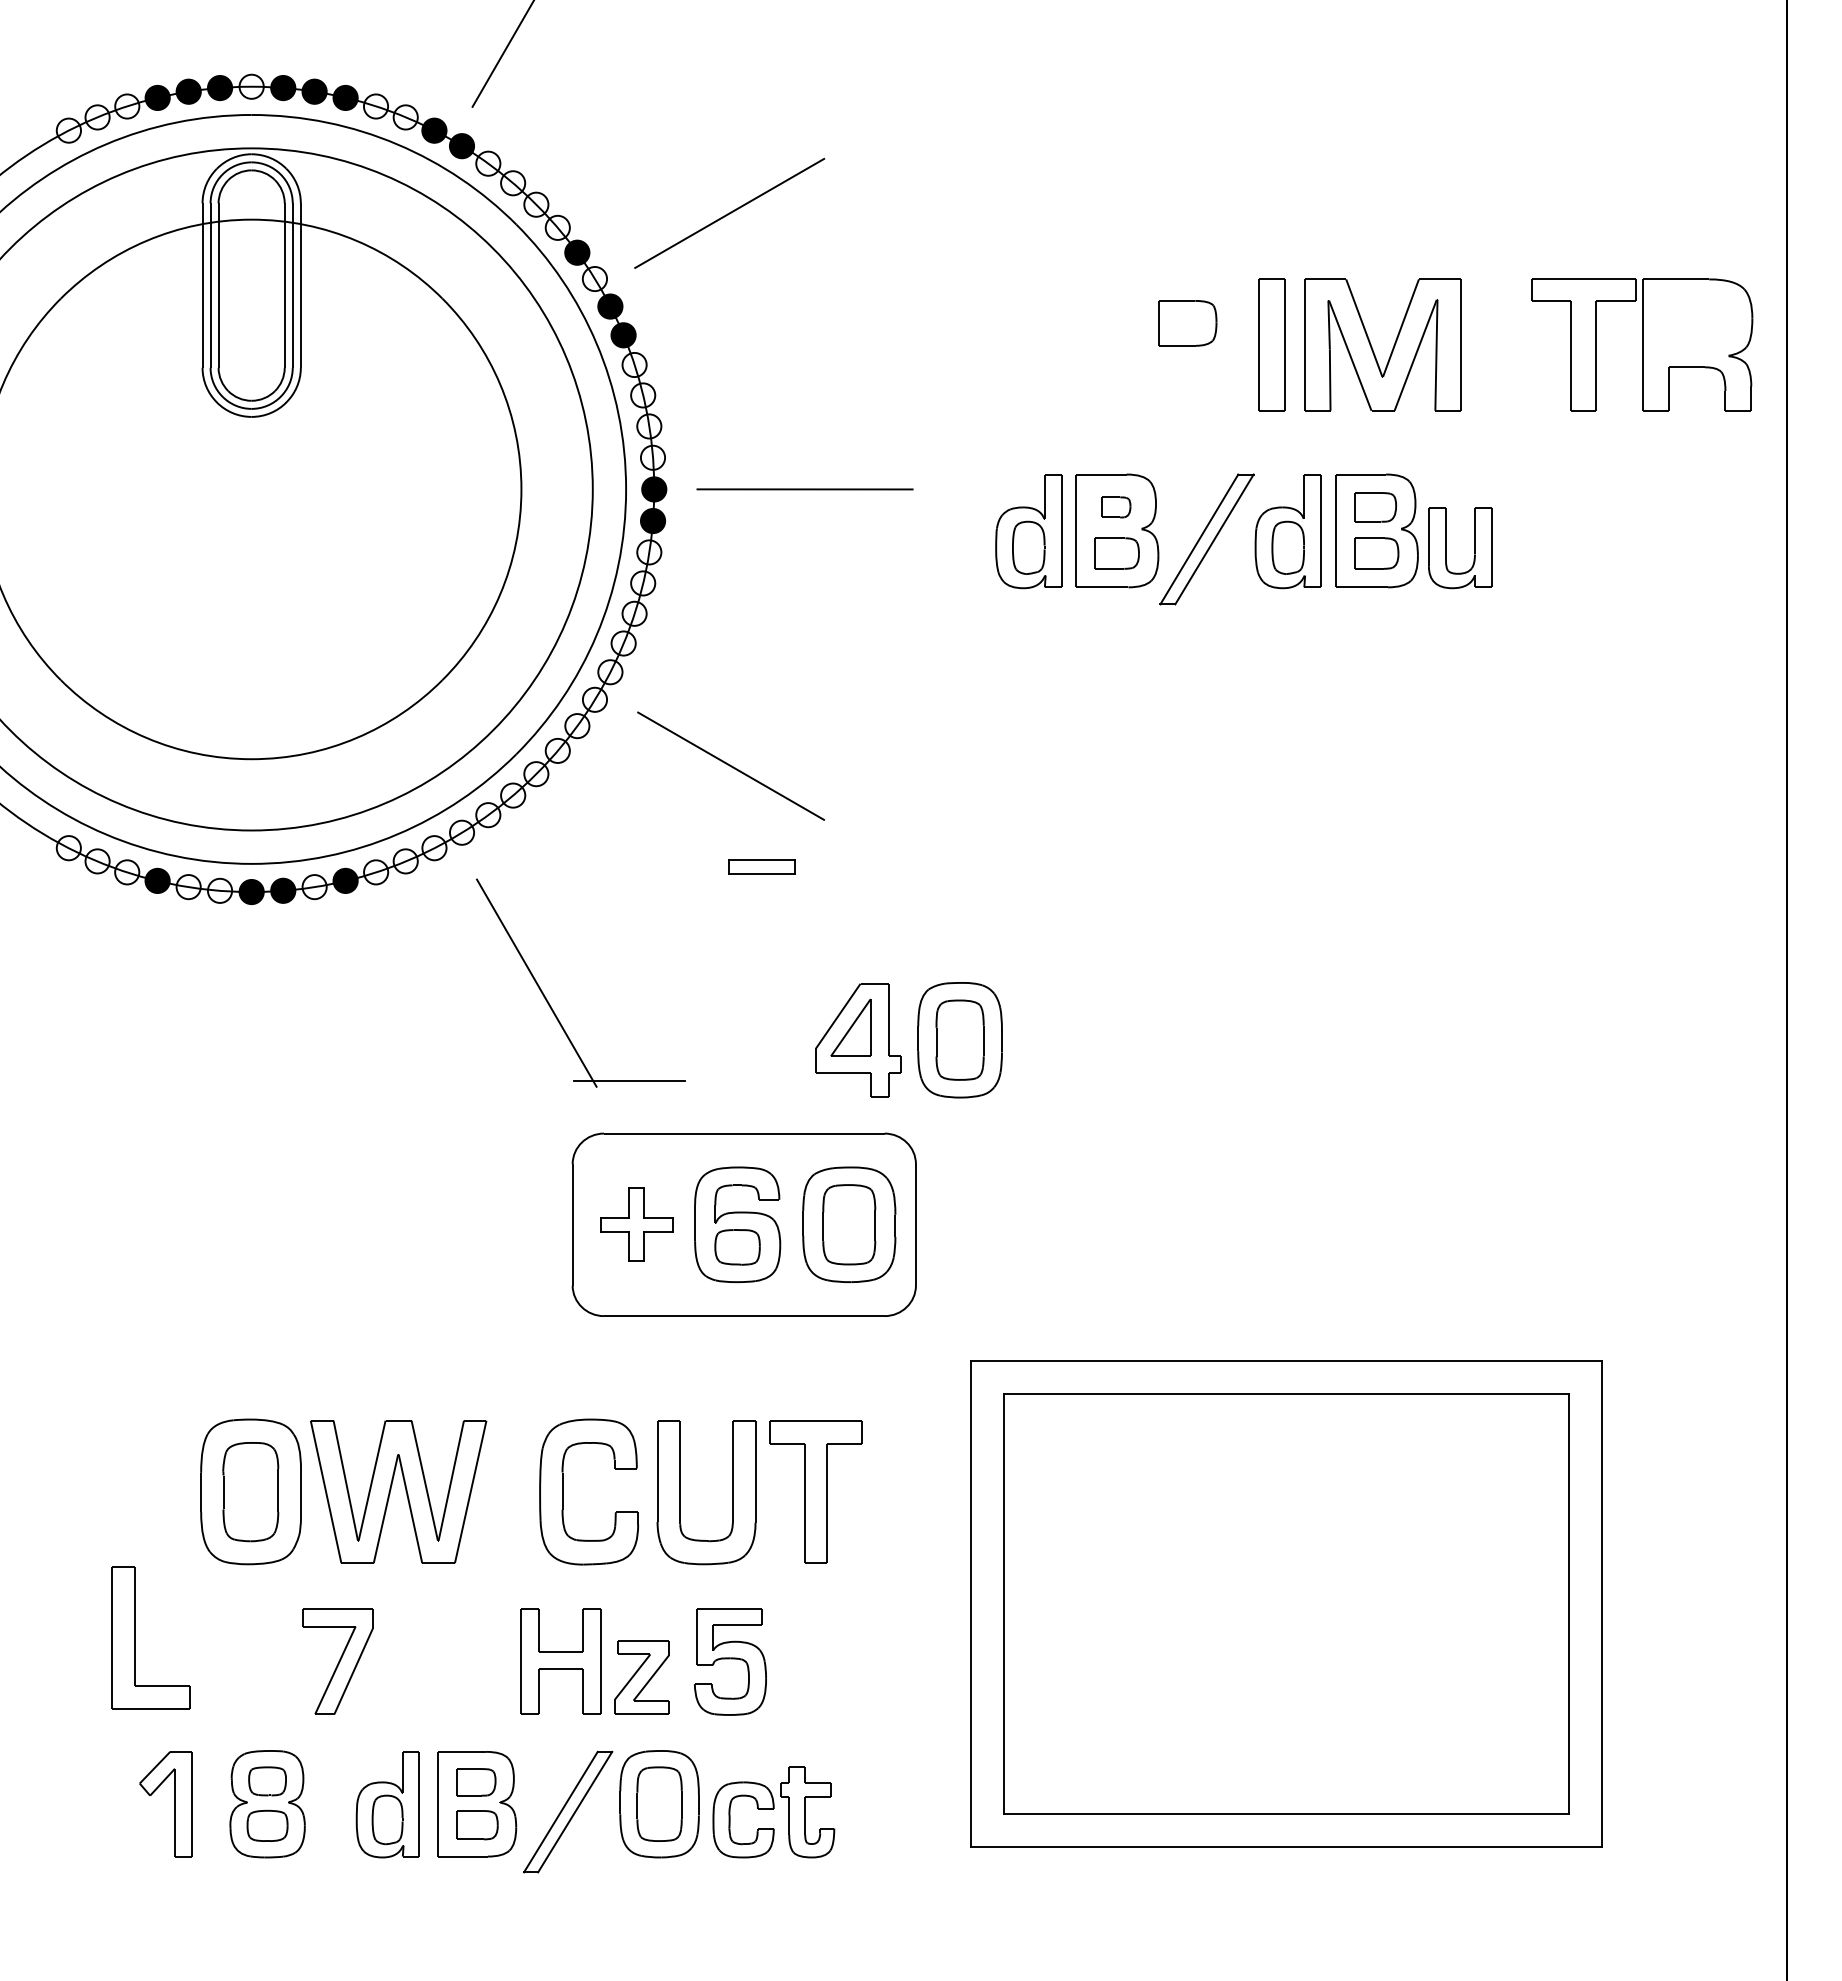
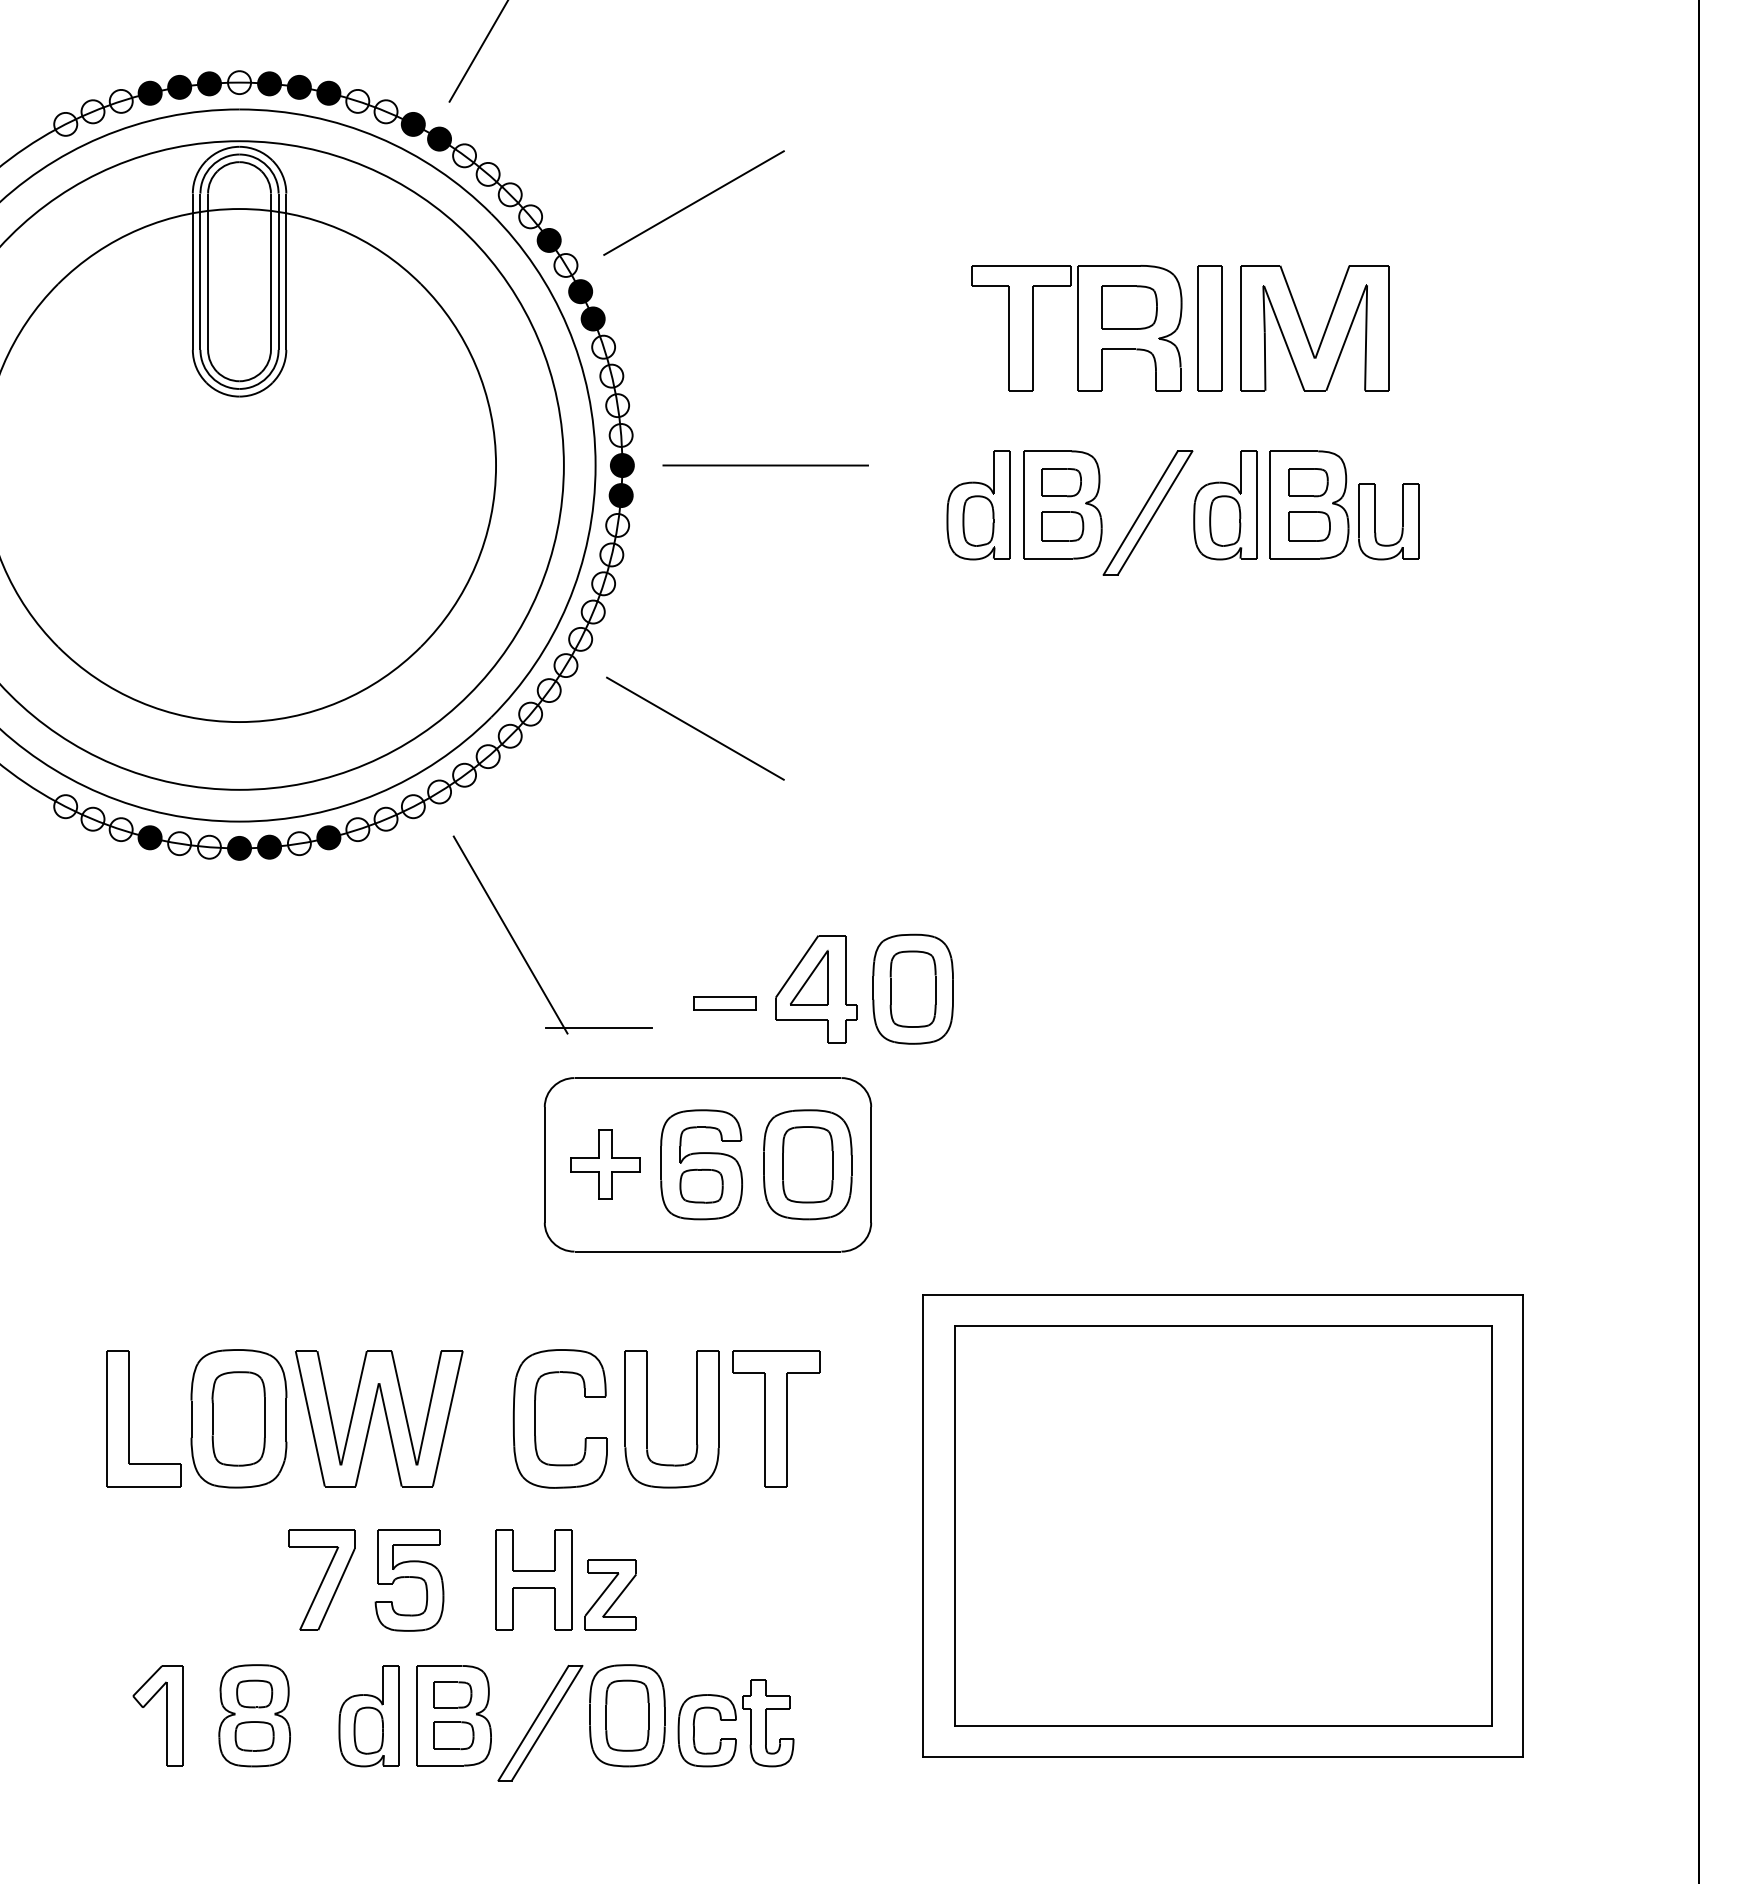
part: (1642, 344) -> (1077, 327), moved
part: (1115, 507) -> (1060, 482), size x1.43
part: (761, 866) -> (724, 1002), moved
part: (135, 1637) -> (129, 1418), moved
part: (730, 1661) -> (409, 1580), moved

